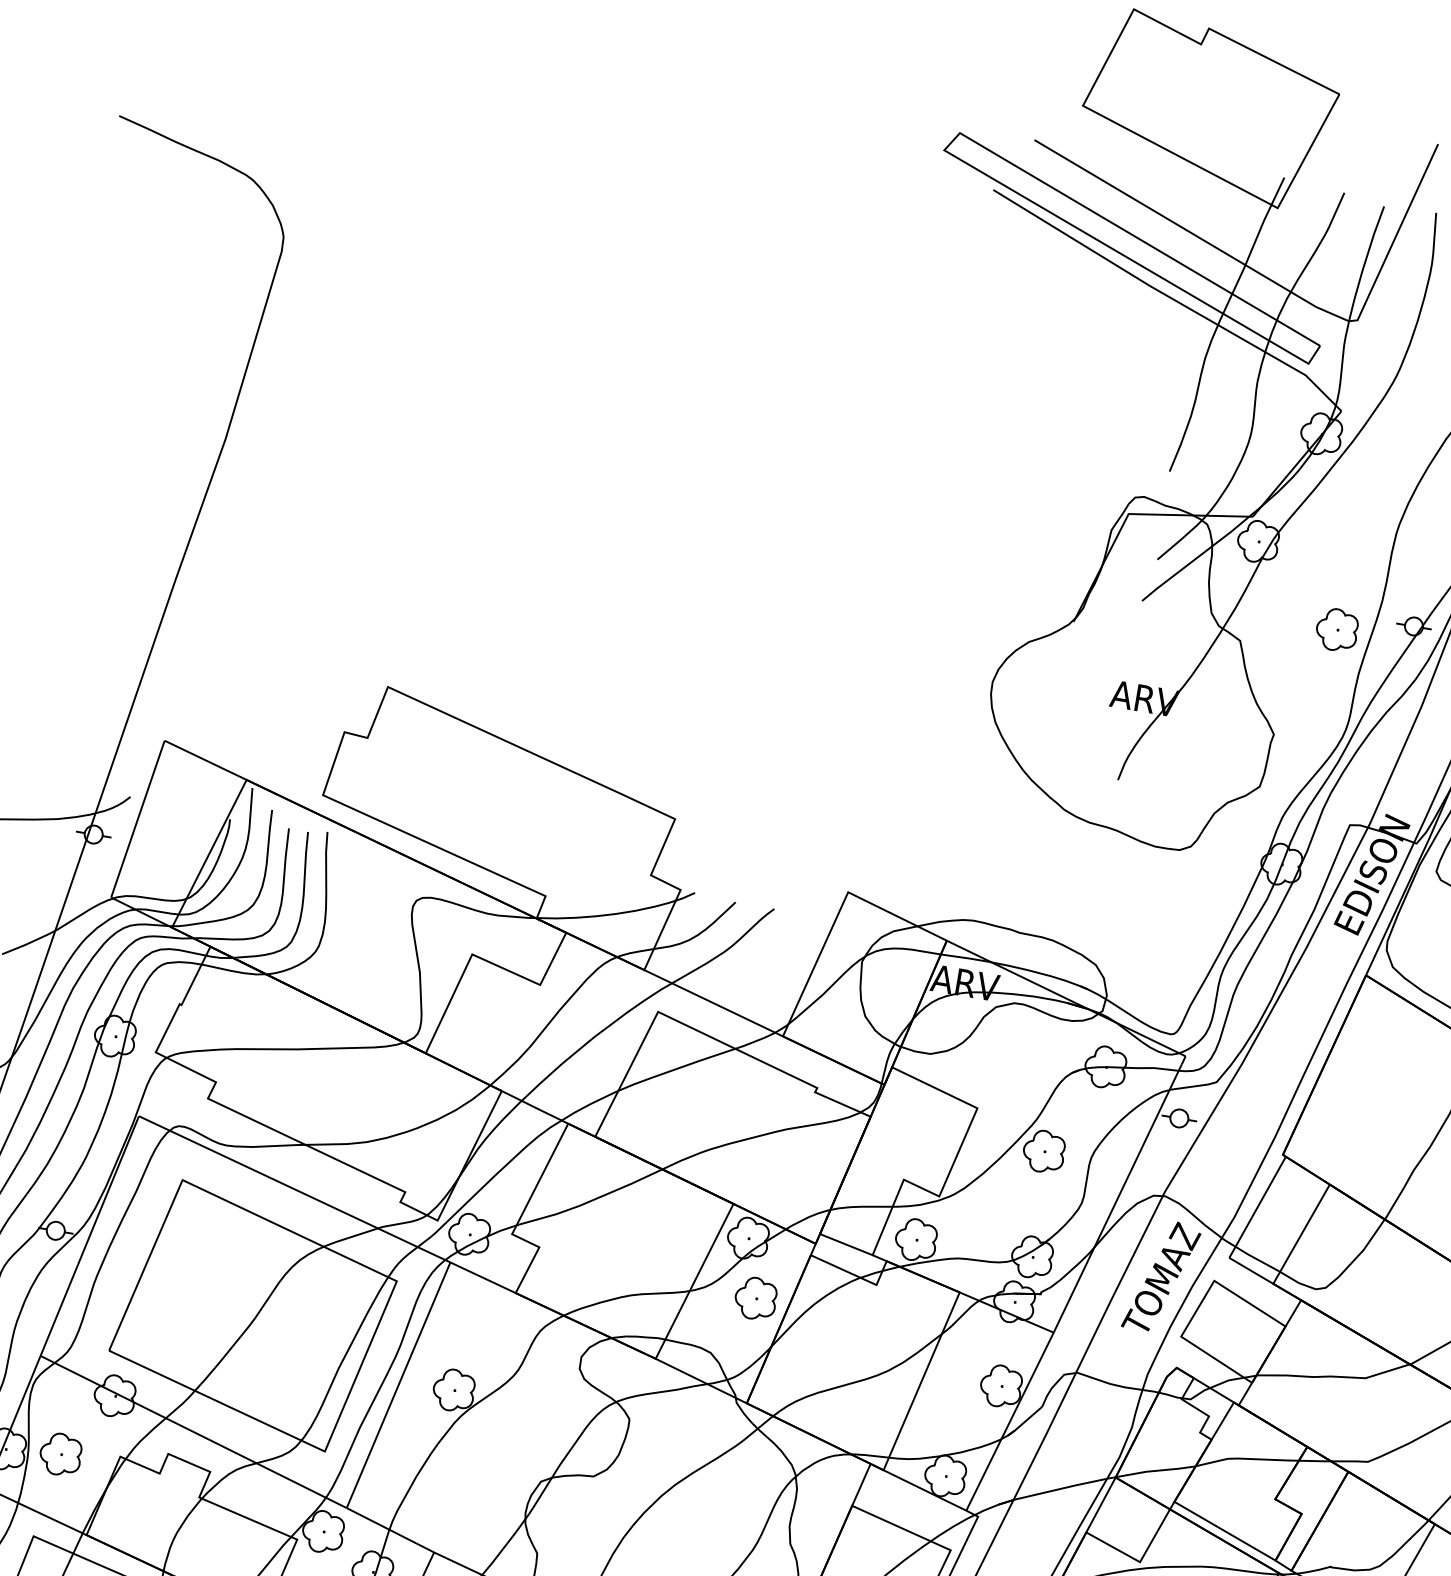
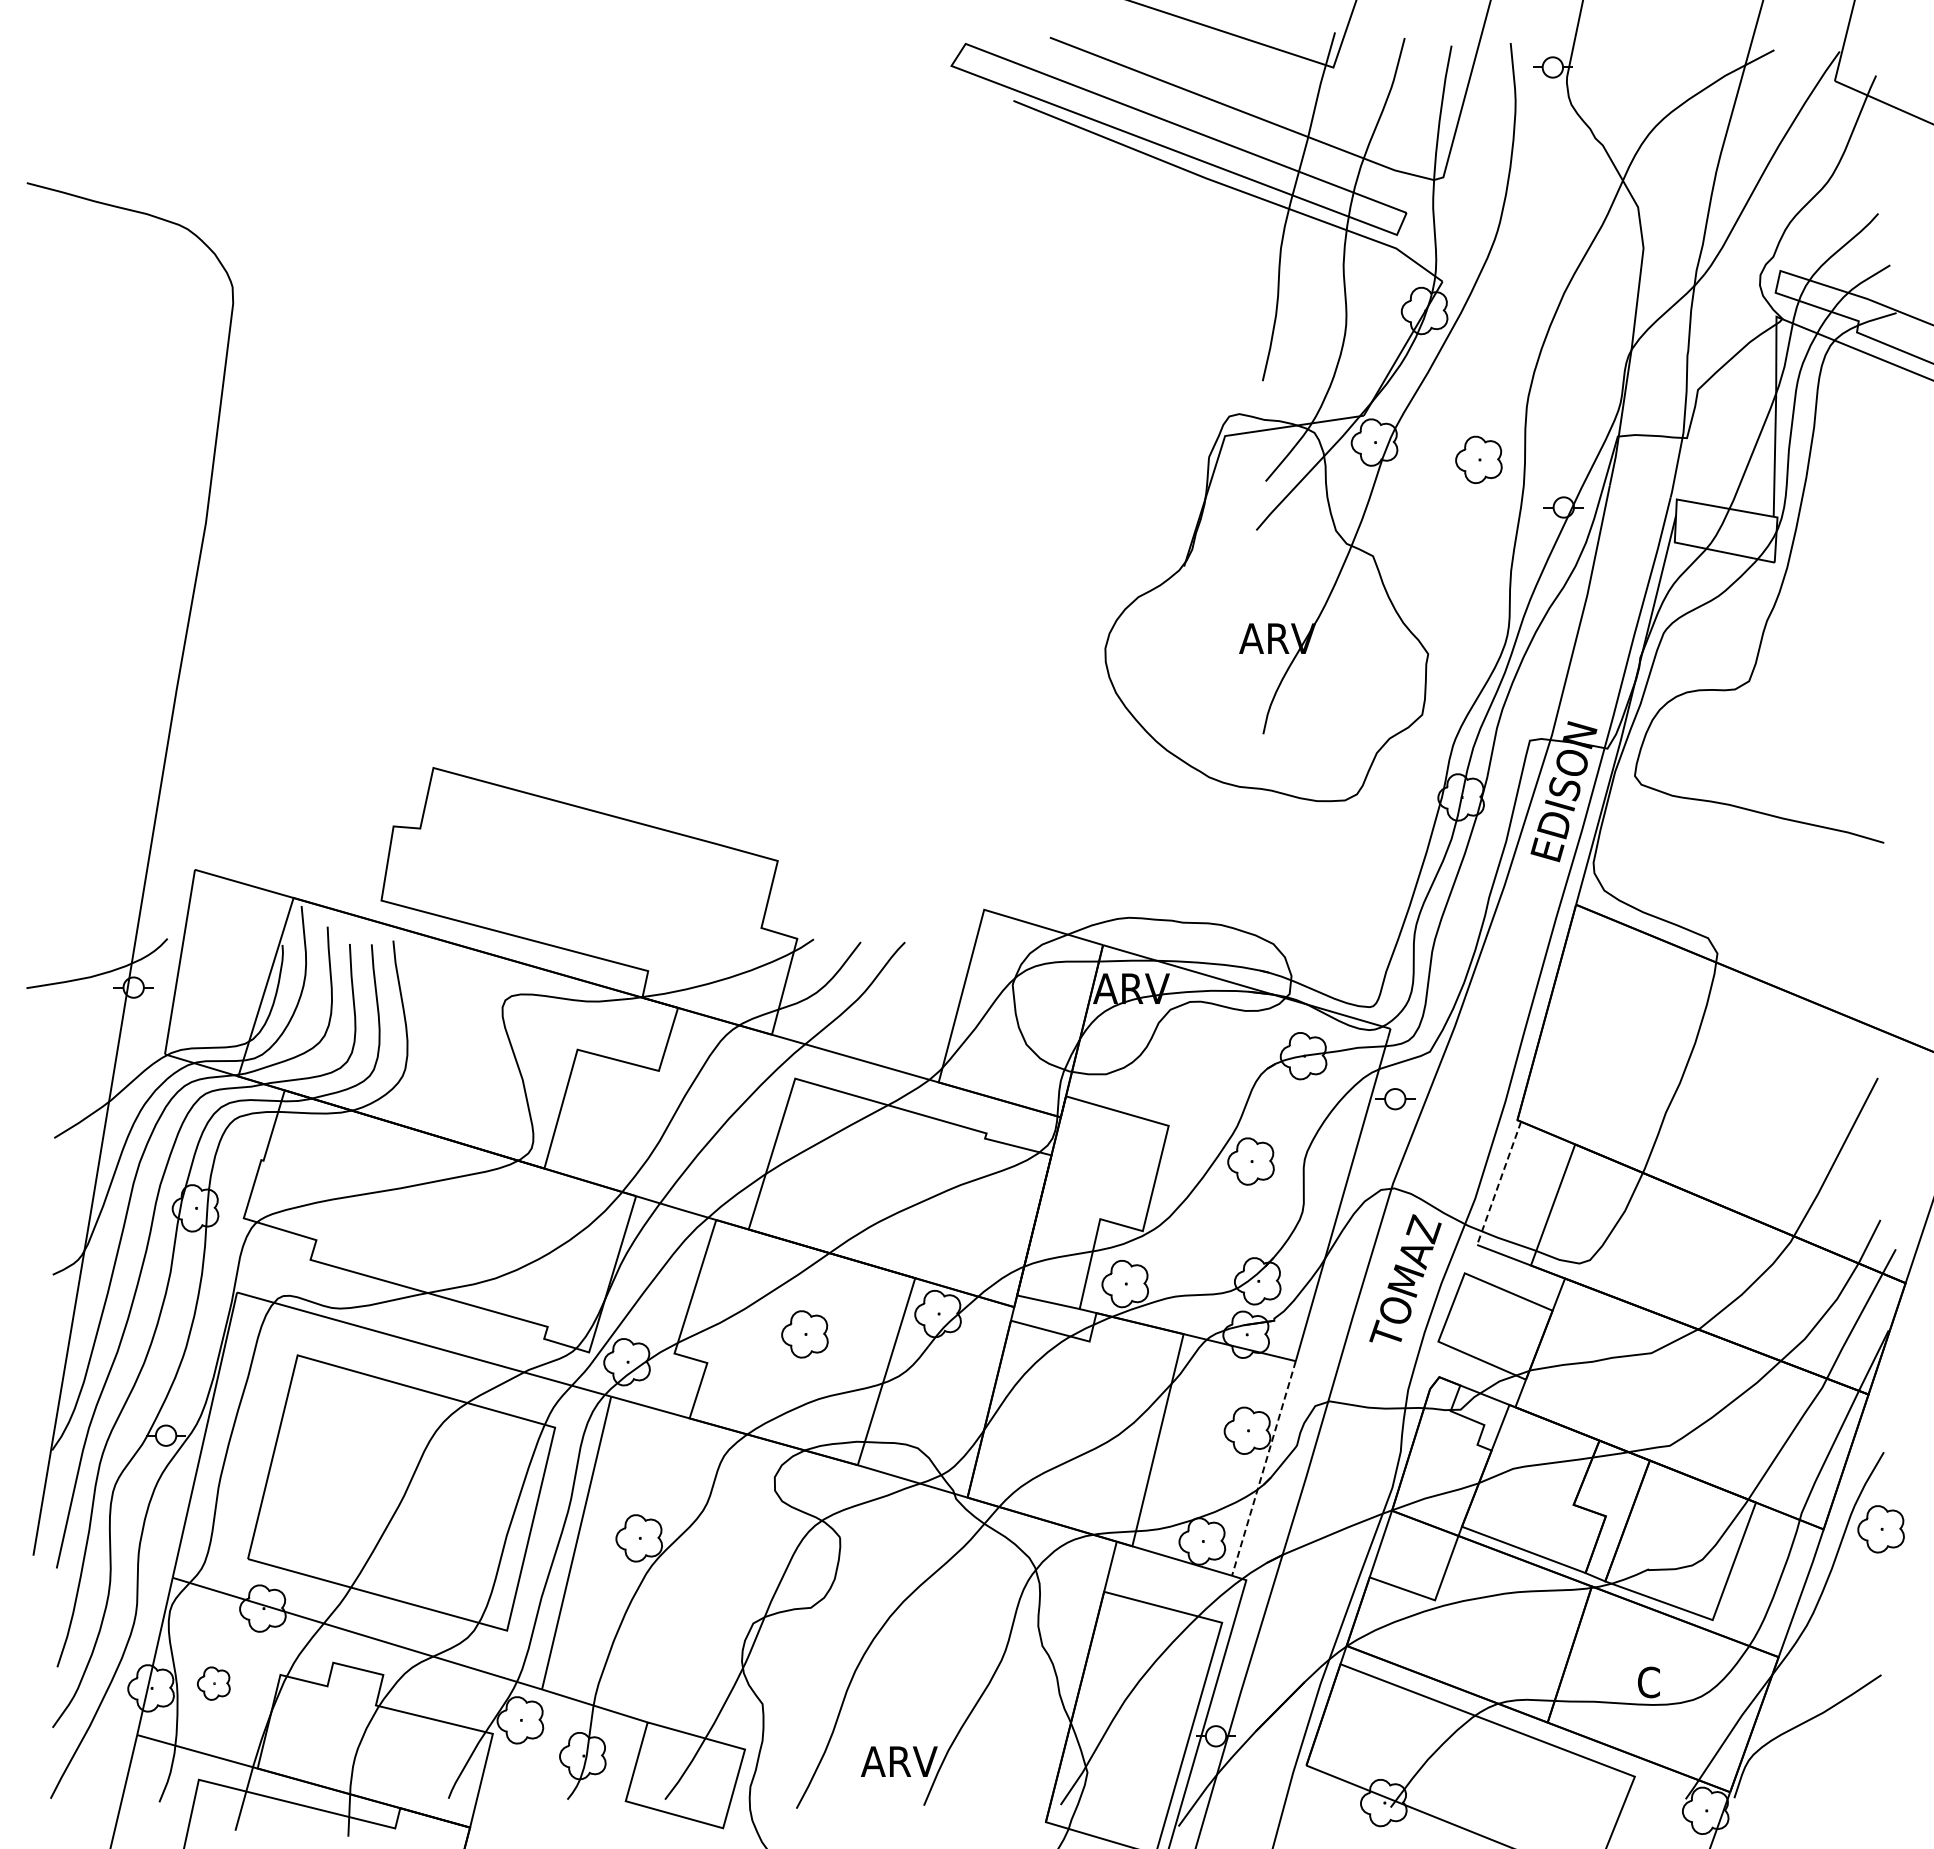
part: (1336, 629) -> (1478, 459), moved
line: (1257, 1207) -> (1498, 1183), solid -> dashed
part: (755, 1298) -> (804, 1334), moved
line: (1009, 1421) -> (1263, 1468), solid -> dashed
part: (60, 1454) -> (213, 1683), size x0.7

